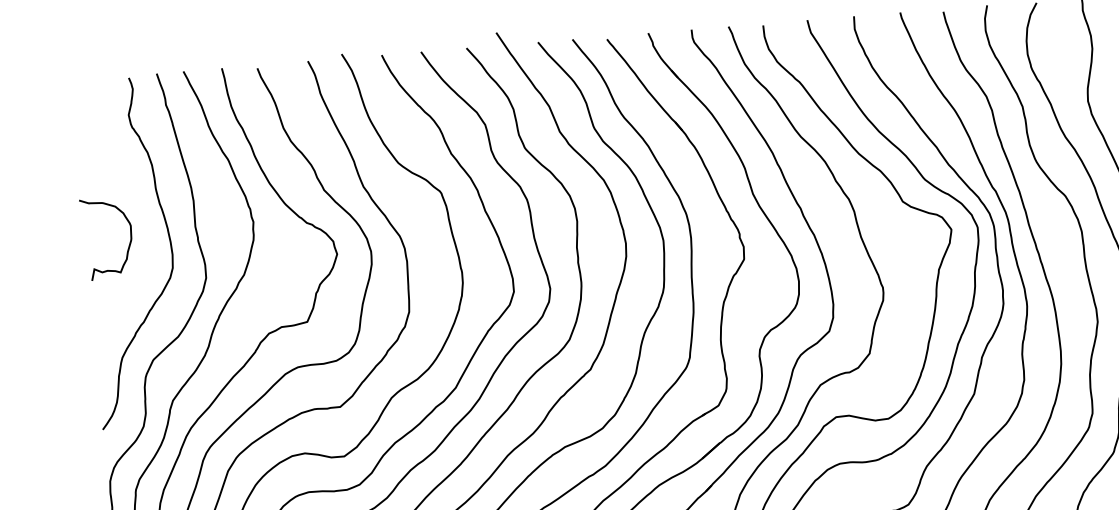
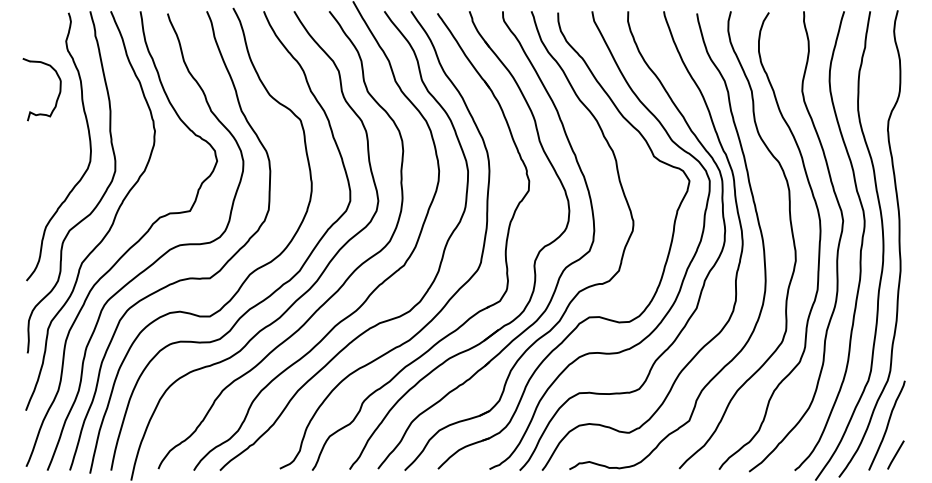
curve: (129, 241) -> (58, 93), moved

